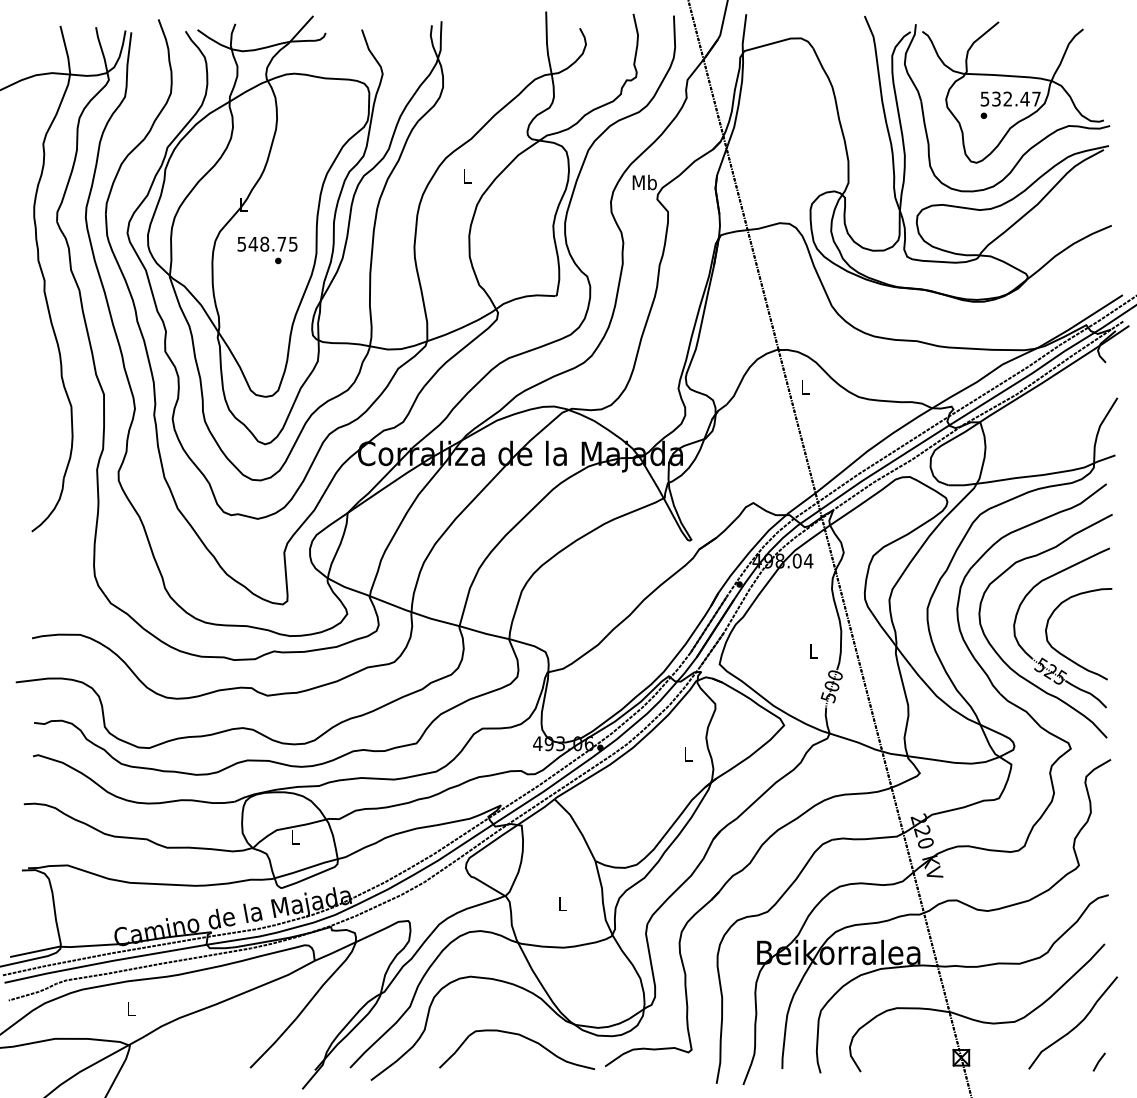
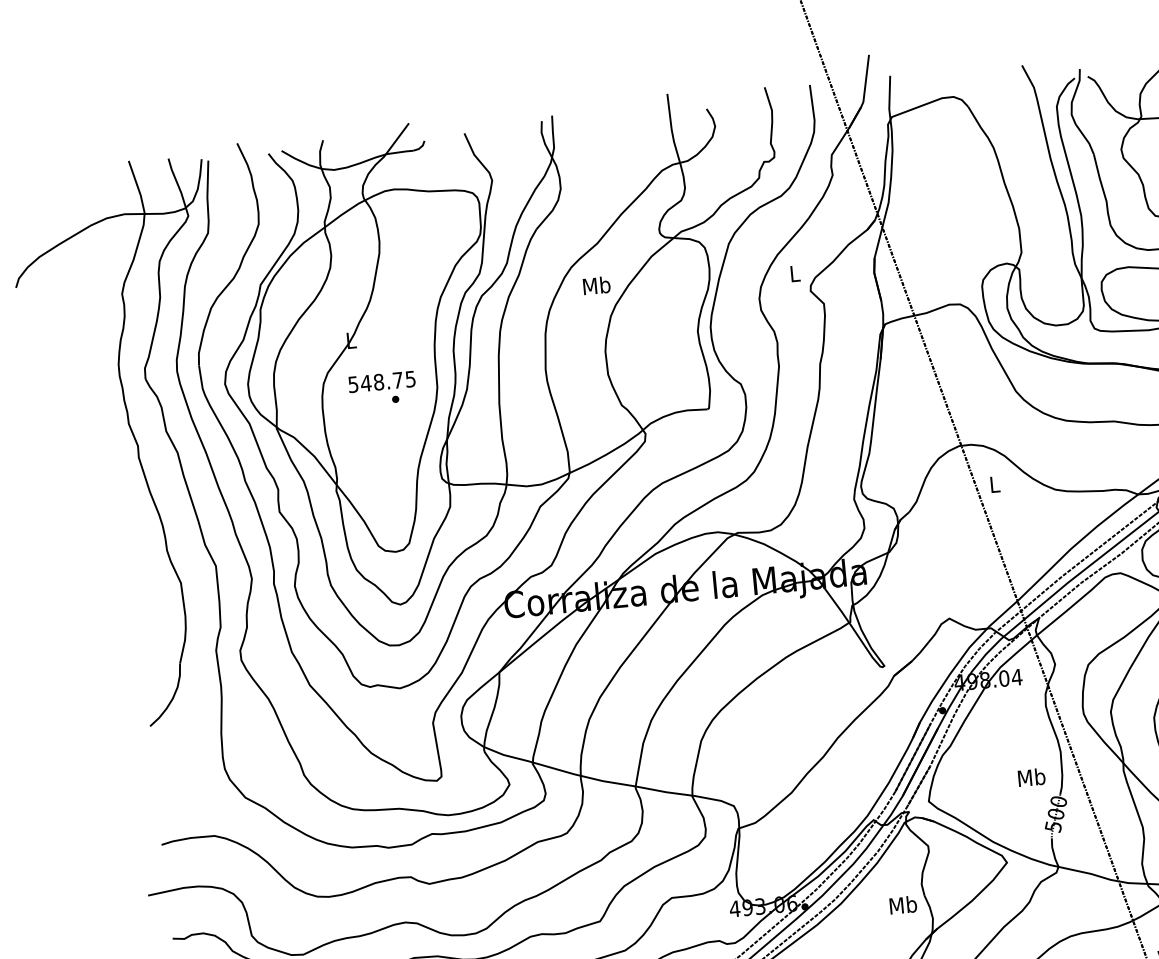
text: (467, 176) -> (597, 285), L -> Mb
text: (644, 182) -> (794, 273), Mb -> L
text: (813, 651) -> (1031, 777), L -> Mb
text: (688, 754) -> (903, 905), L -> Mb

